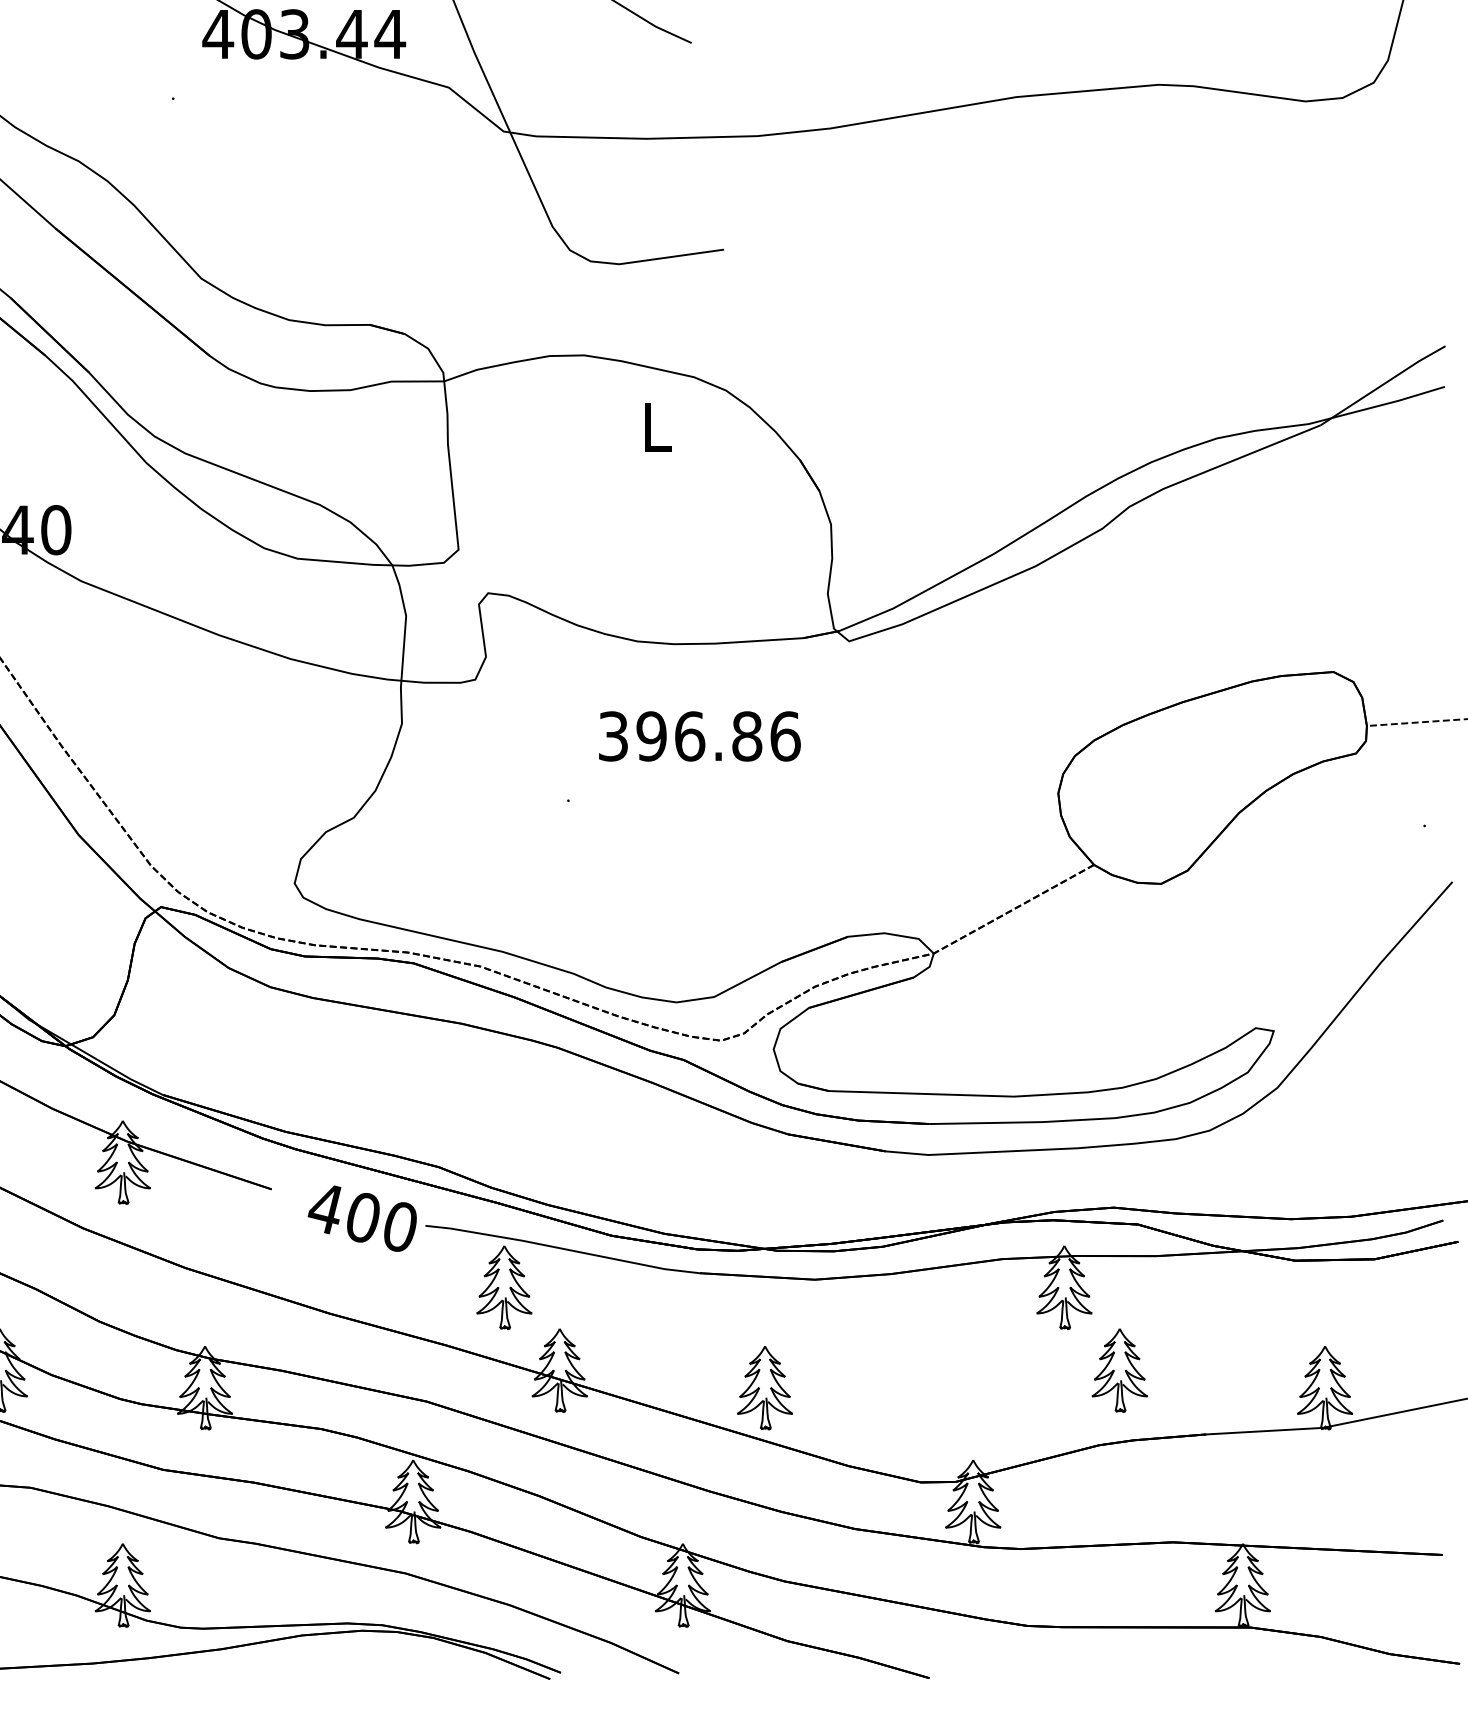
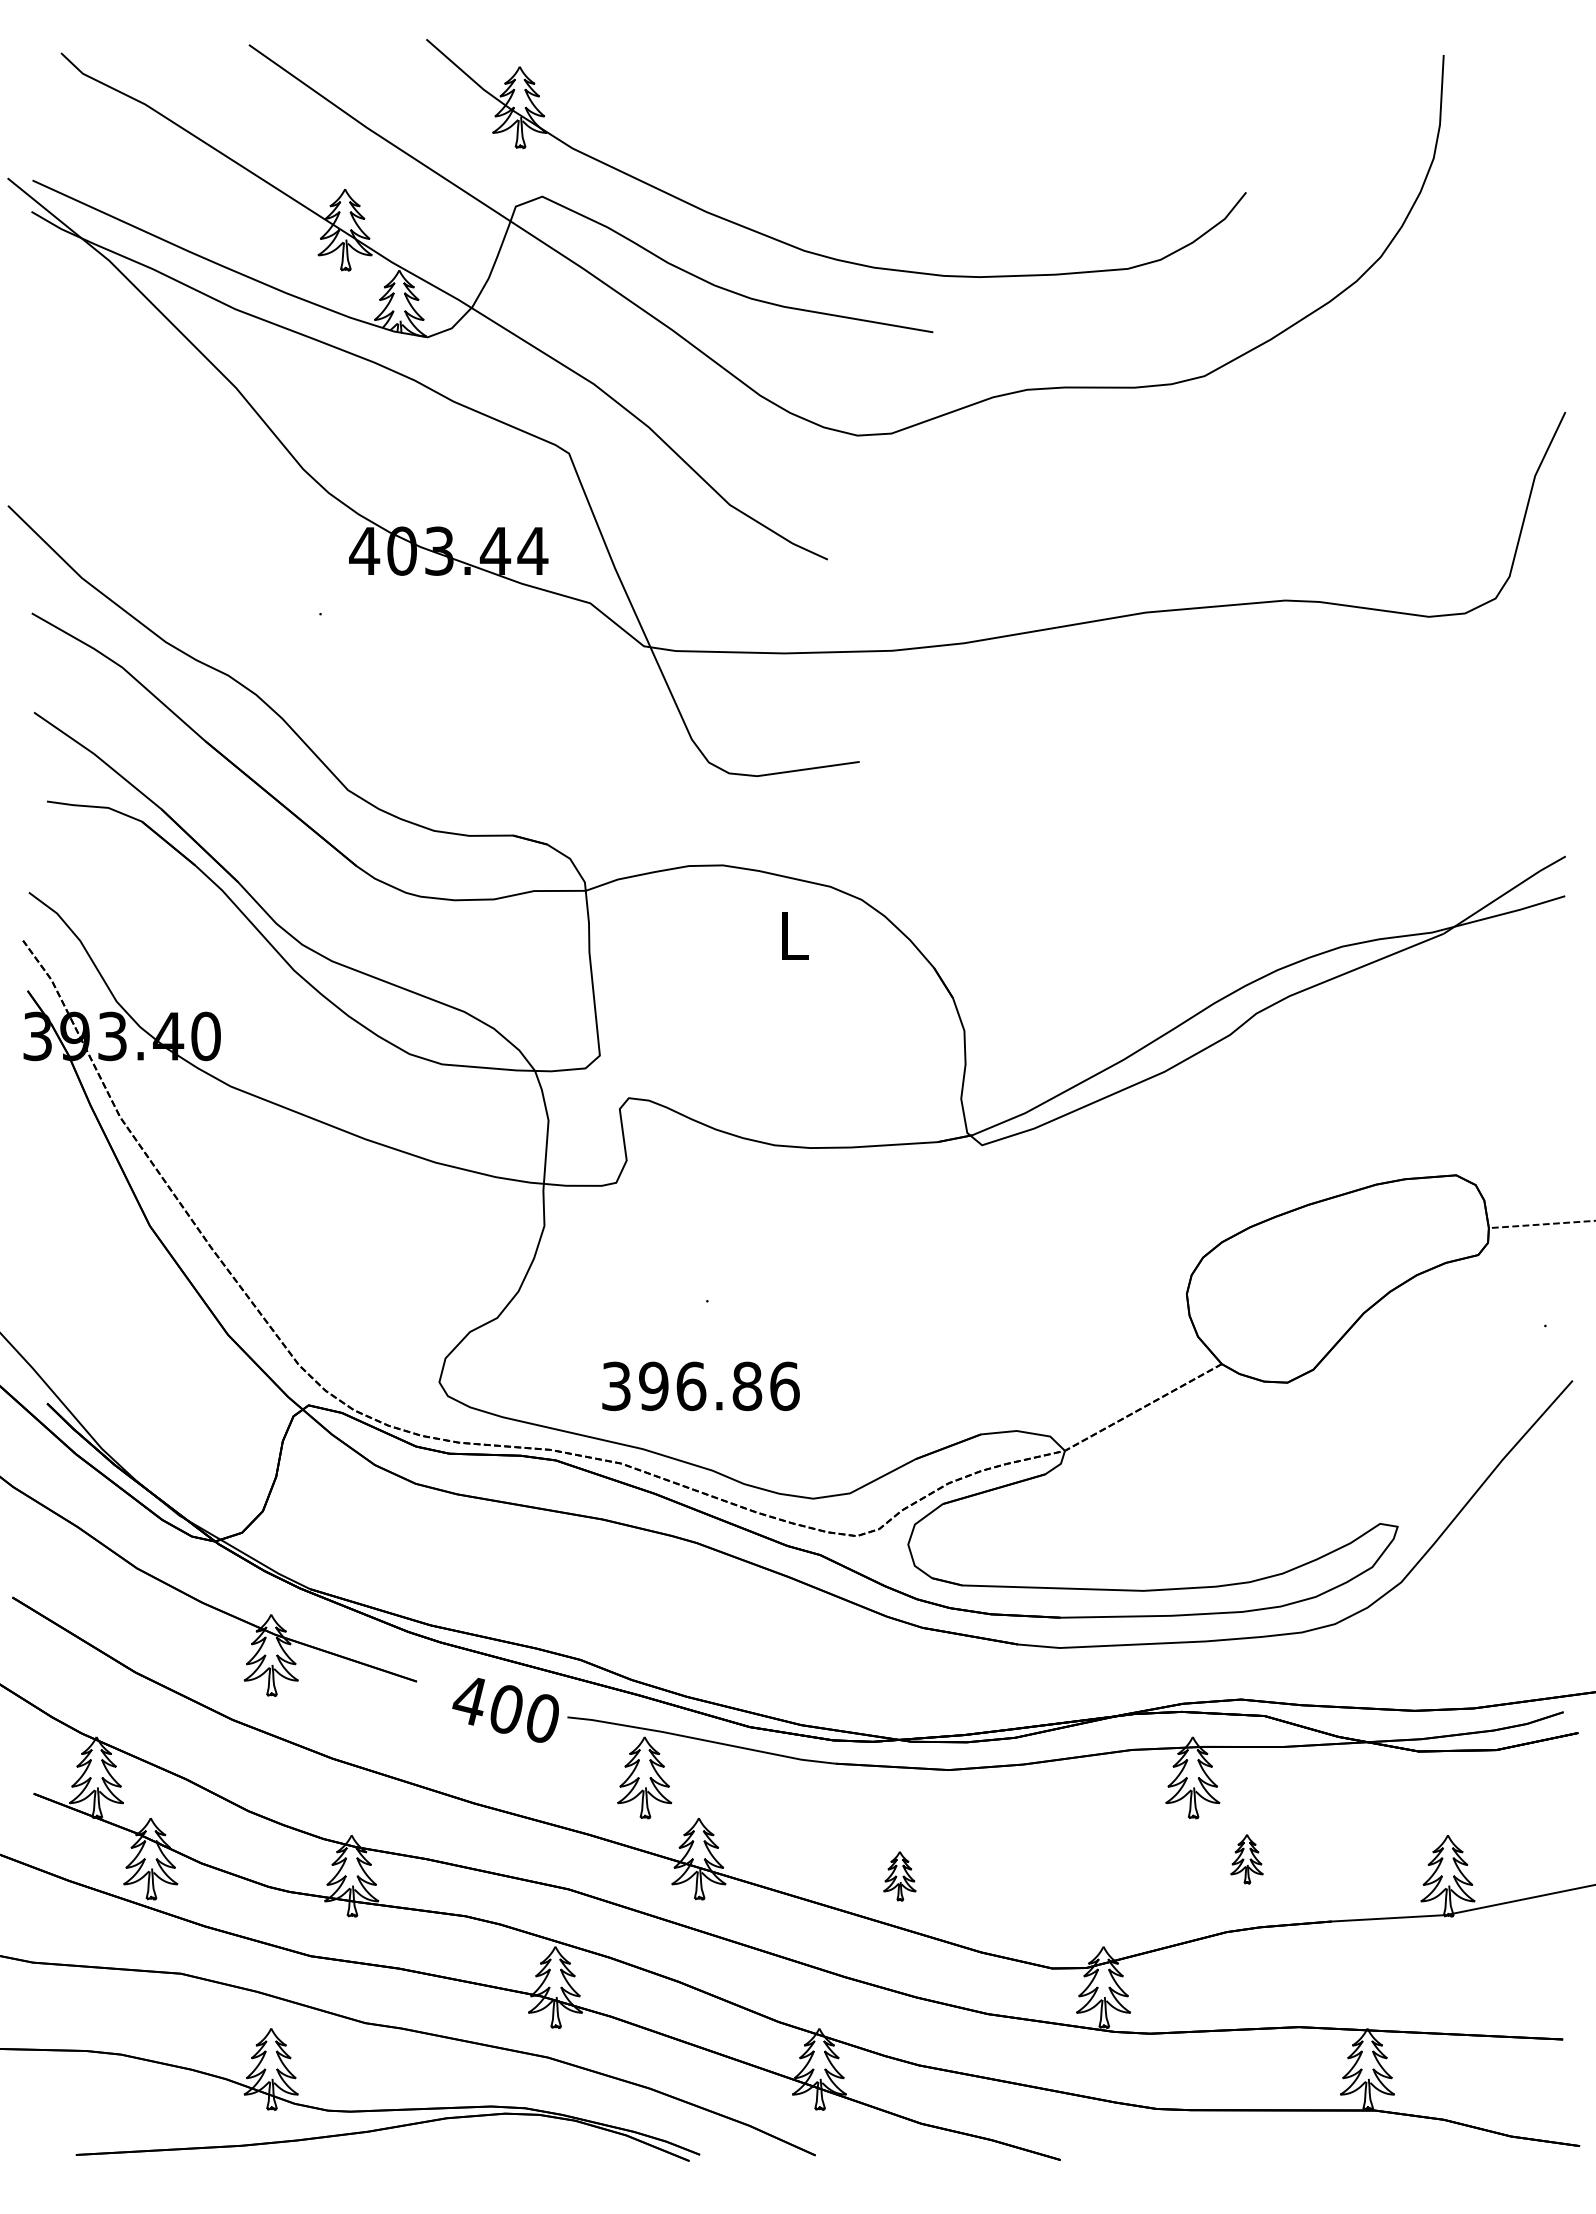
text: (699, 736) -> (700, 1386), moved
part: (1119, 1371) -> (1246, 1859), size x0.6
part: (764, 1388) -> (899, 1876), size x0.6

